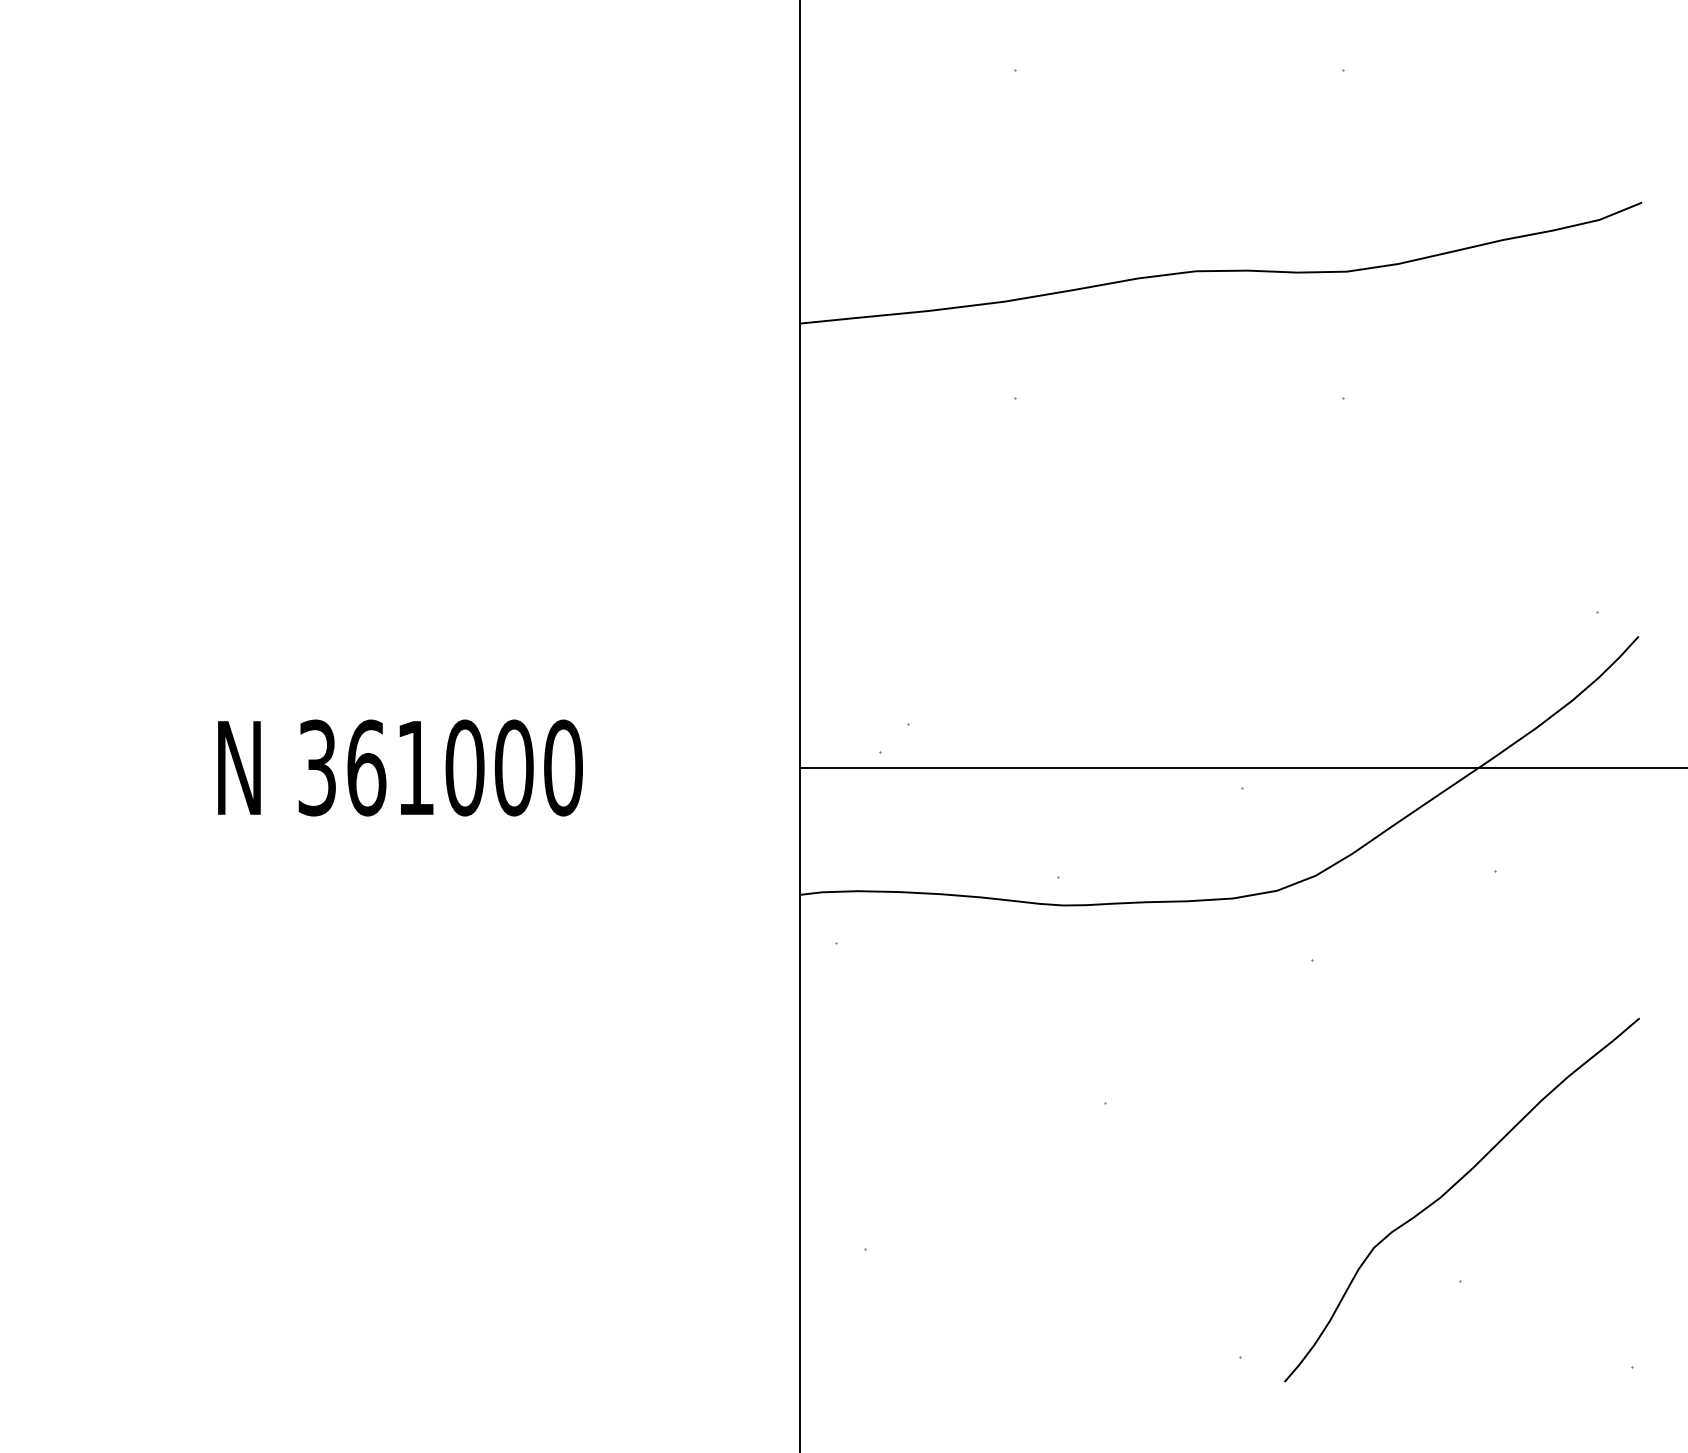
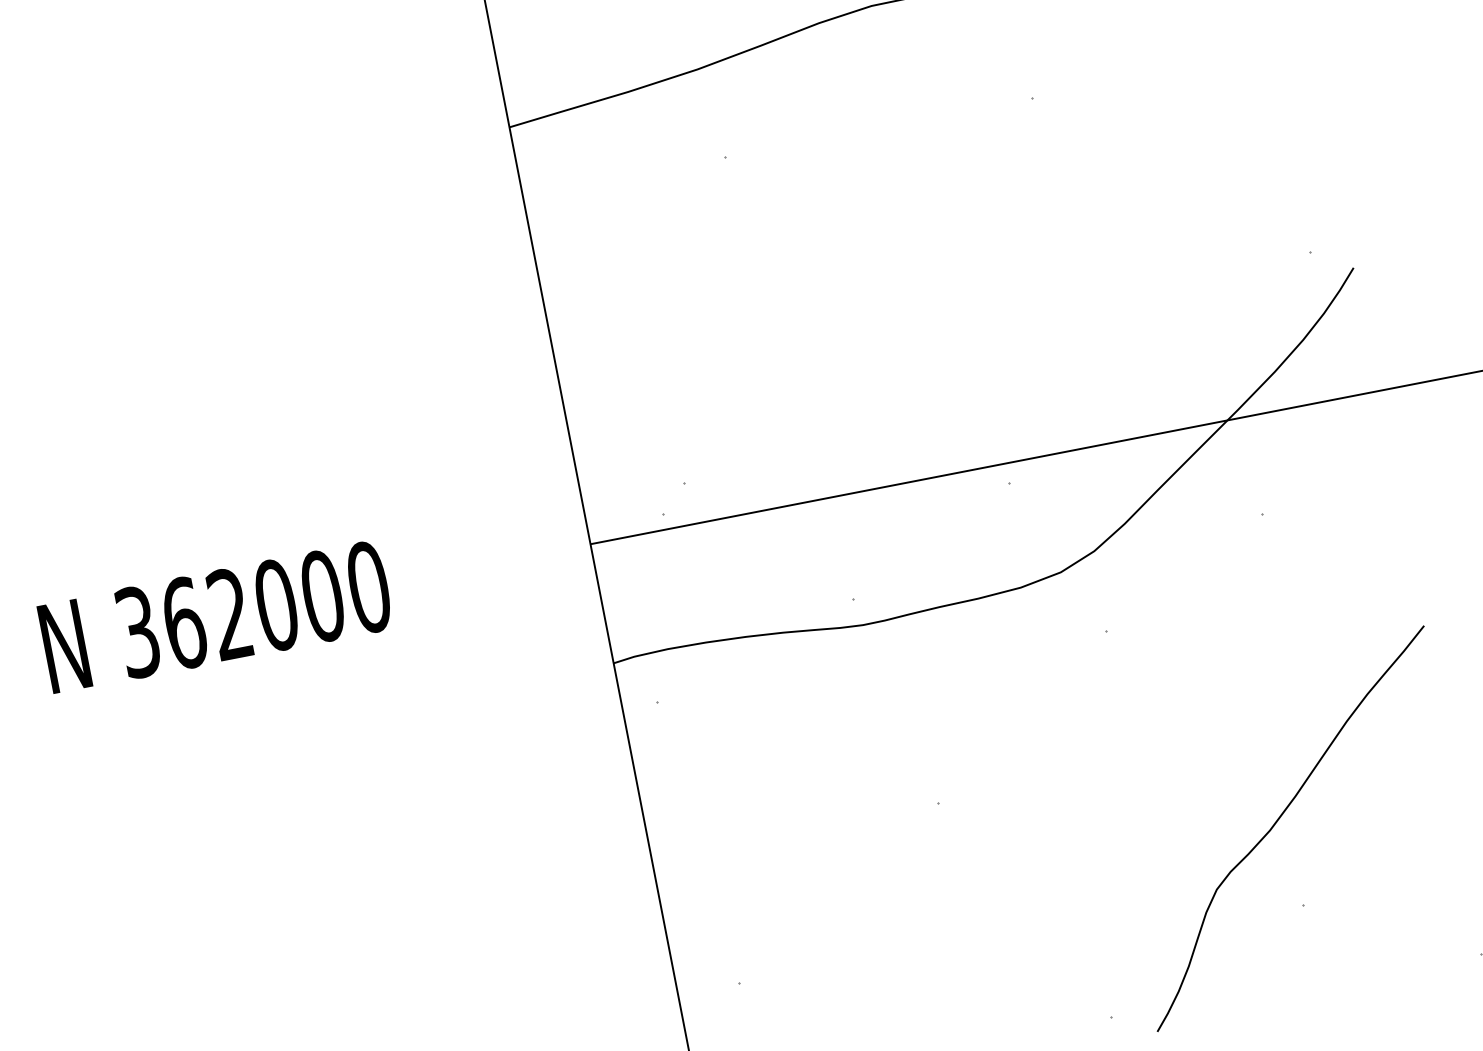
text: (415, 766) -> (229, 612), 361000 -> 362000

